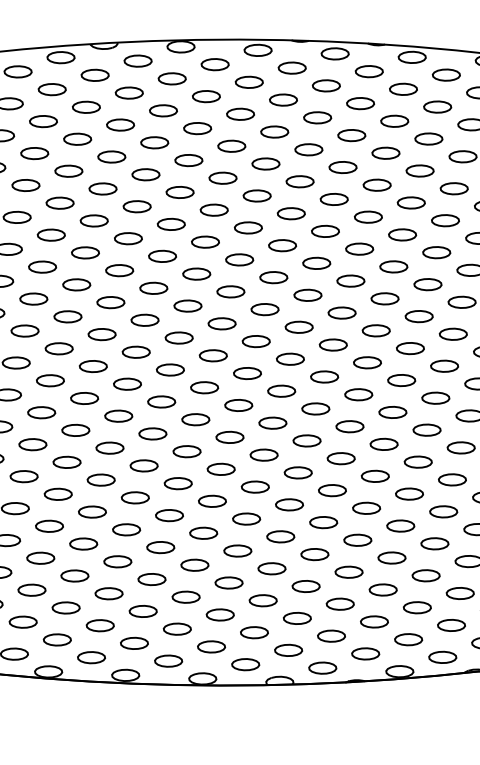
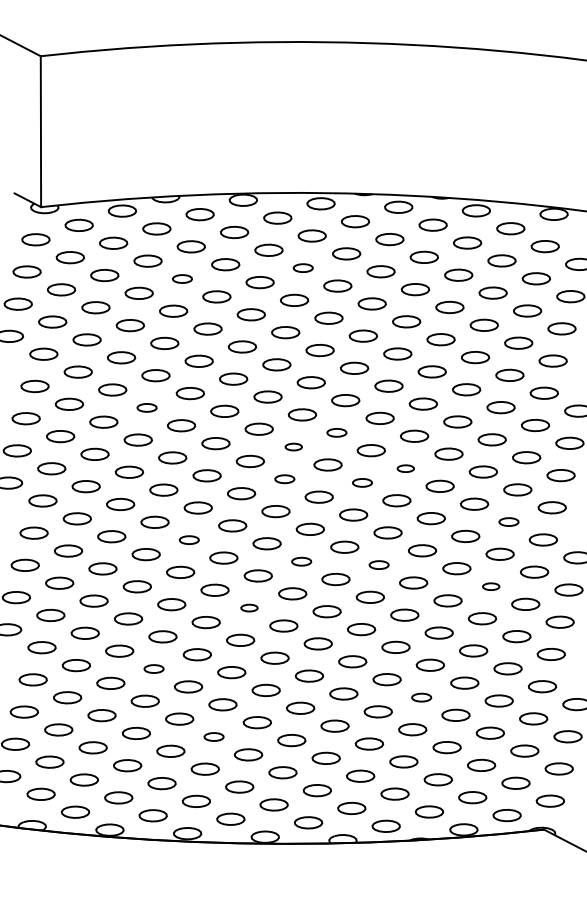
part: (239, 113) -> (302, 267), size x0.7
part: (120, 124) -> (182, 278), size x0.7
part: (84, 252) -> (146, 407), size x0.7
part: (273, 277) -> (336, 432), size x0.7
part: (230, 291) -> (293, 446), size x0.6
part: (341, 313) -> (405, 468), size x0.6
part: (221, 322) -> (284, 478), size x0.7
part: (299, 326) -> (362, 482), size x0.7
part: (444, 365) -> (508, 521), size x0.7
part: (126, 383) -> (188, 539), size x0.7
part: (238, 405) -> (301, 561), size x0.7
part: (315, 408) -> (378, 564), size x0.7
part: (426, 430) -> (490, 586), size x0.6
part: (187, 450) -> (249, 607), size x0.6
part: (91, 511) -> (153, 668), size x0.7
part: (357, 540) -> (421, 697), size x0.7
part: (151, 579) -> (213, 736), size x0.7

